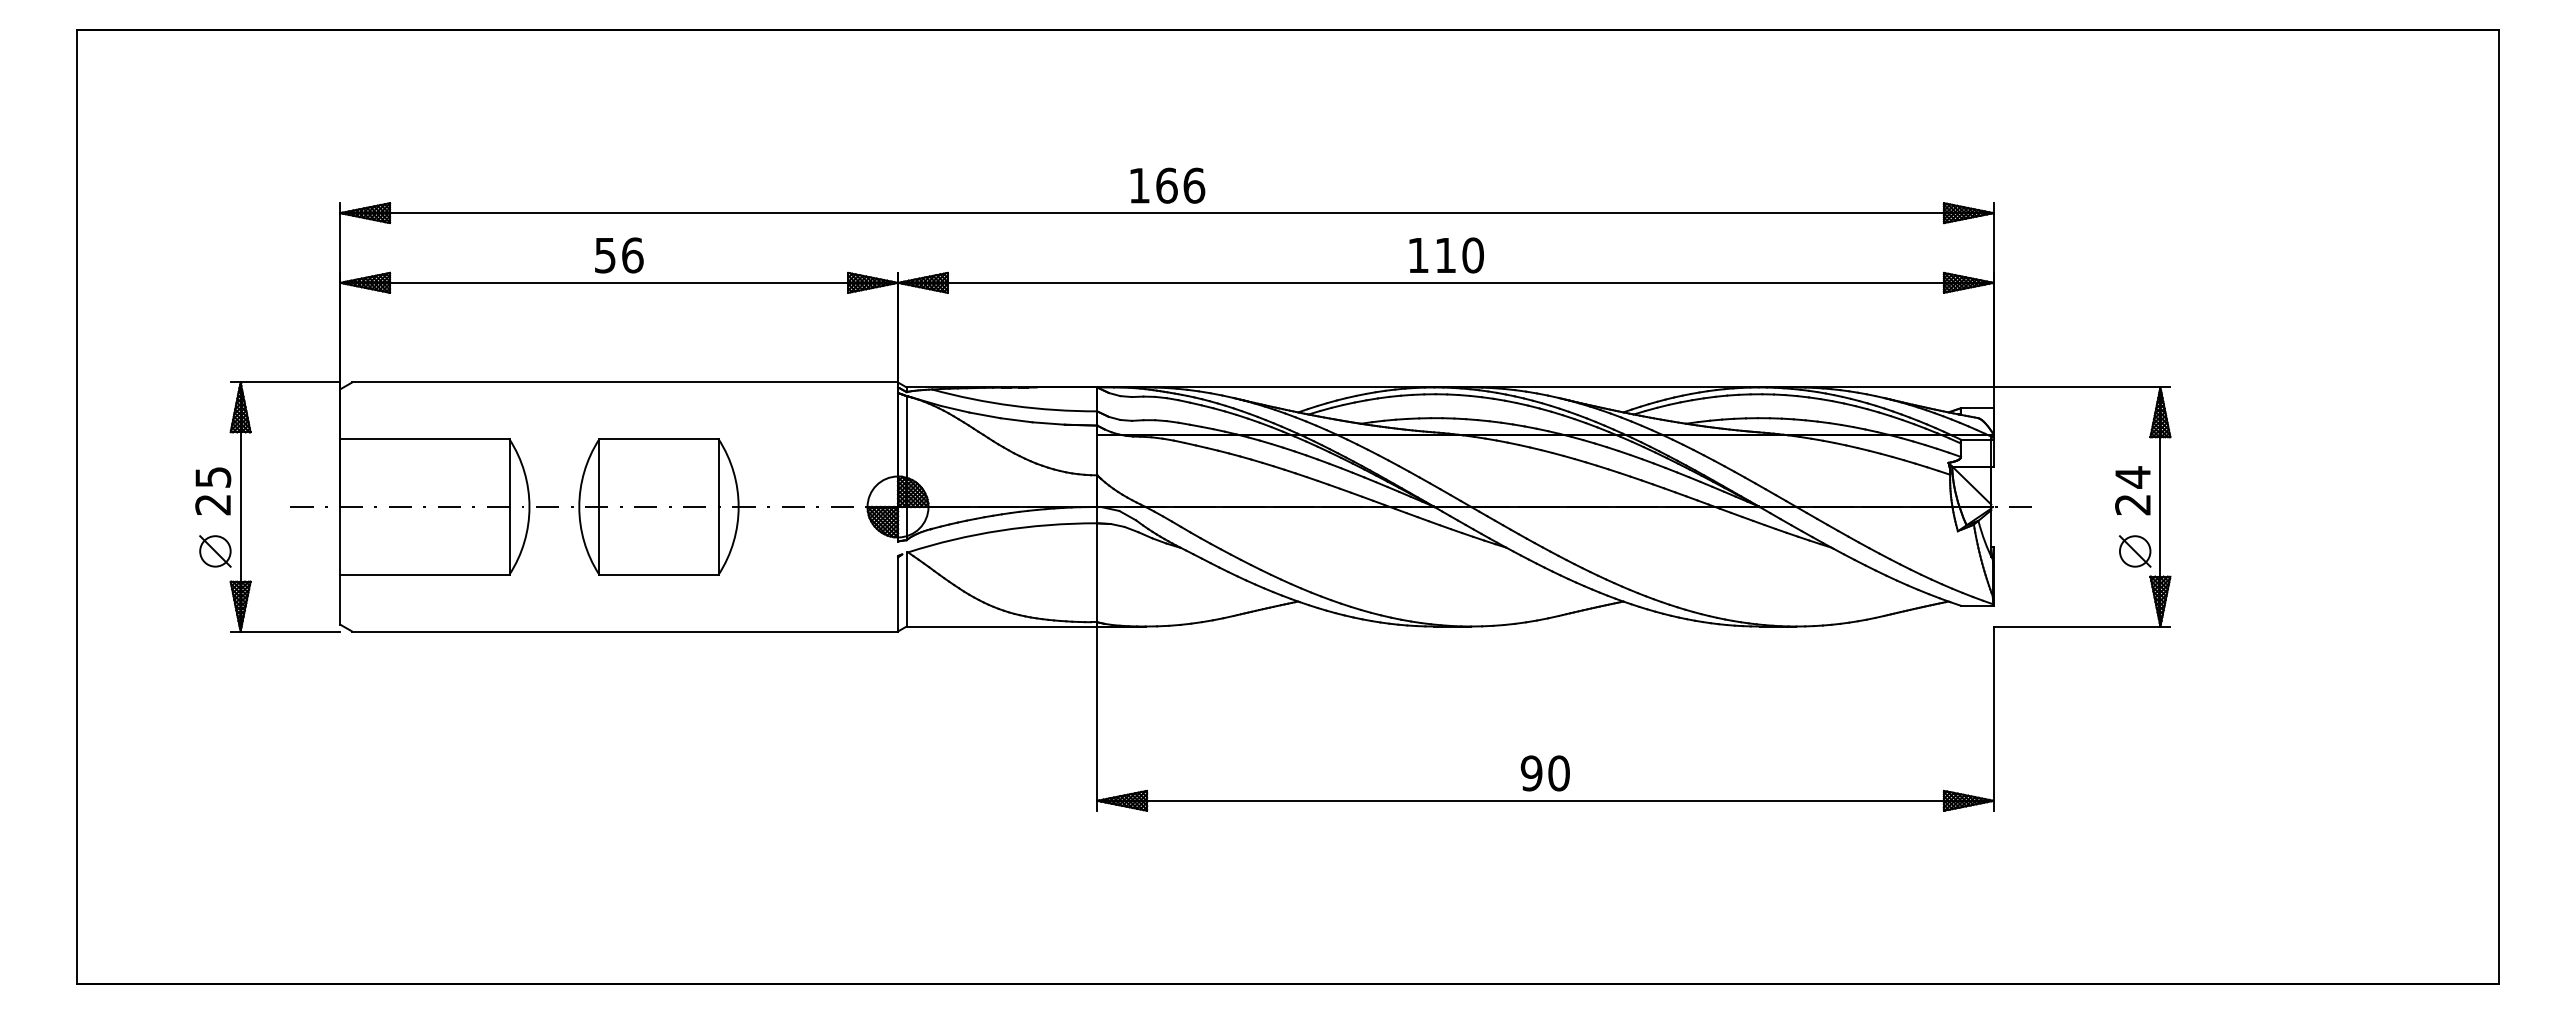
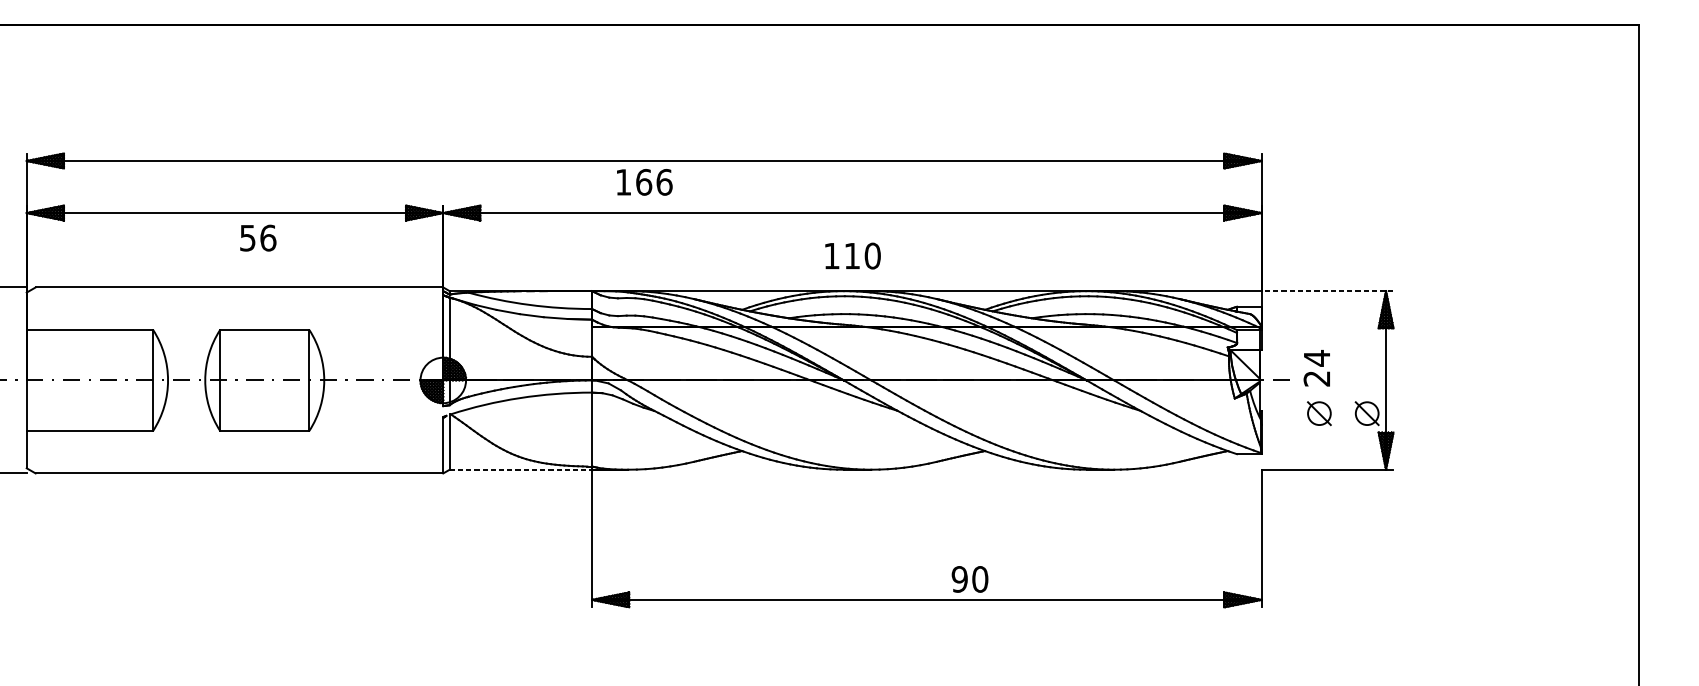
text: (1167, 185) -> (644, 182), moved
text: (619, 255) -> (258, 238), moved
text: (1446, 255) -> (852, 256), moved
line: (2081, 387) -> (1327, 291), solid -> dashed
text: (2132, 490) -> (1316, 368), moved
part: (2070, 551) -> (1318, 413), added
line: (1002, 626) -> (521, 469), solid -> dashed
text: (1544, 773) -> (969, 579), moved

